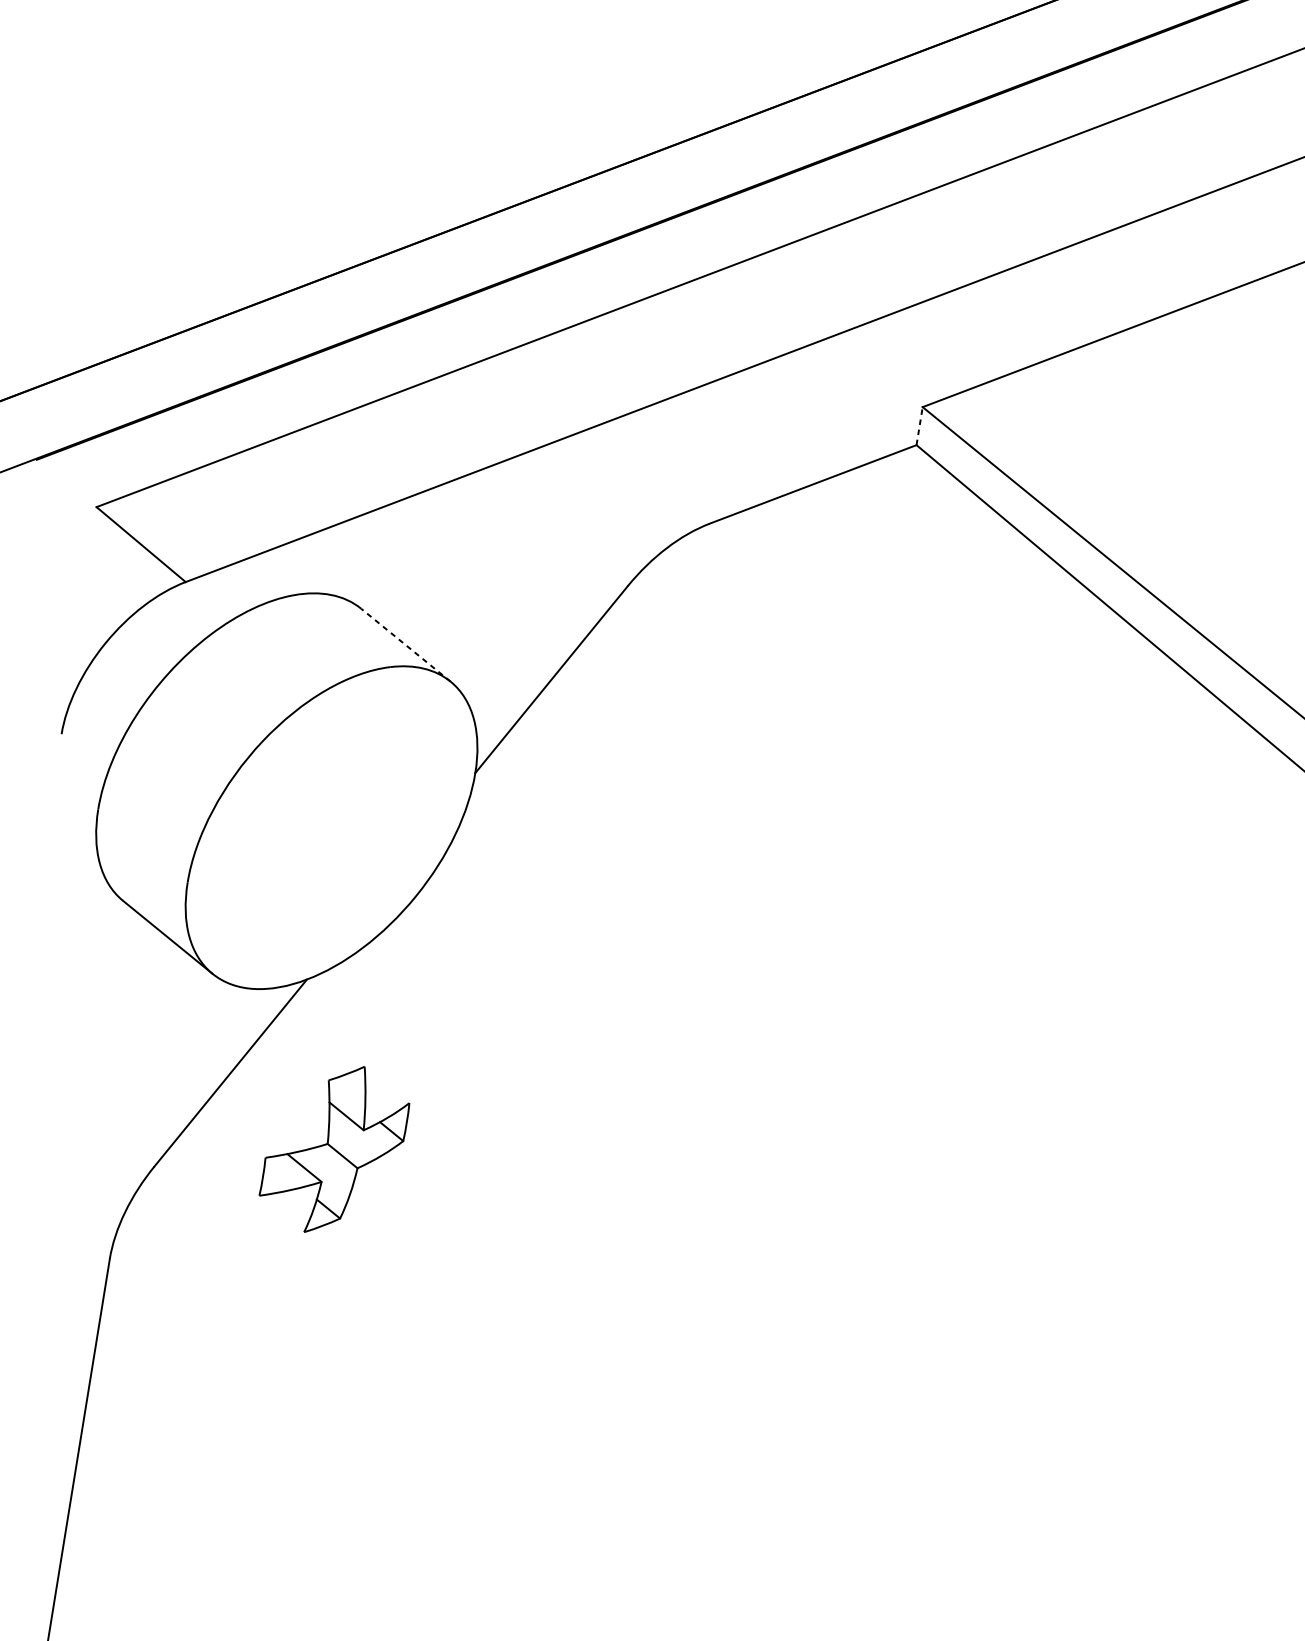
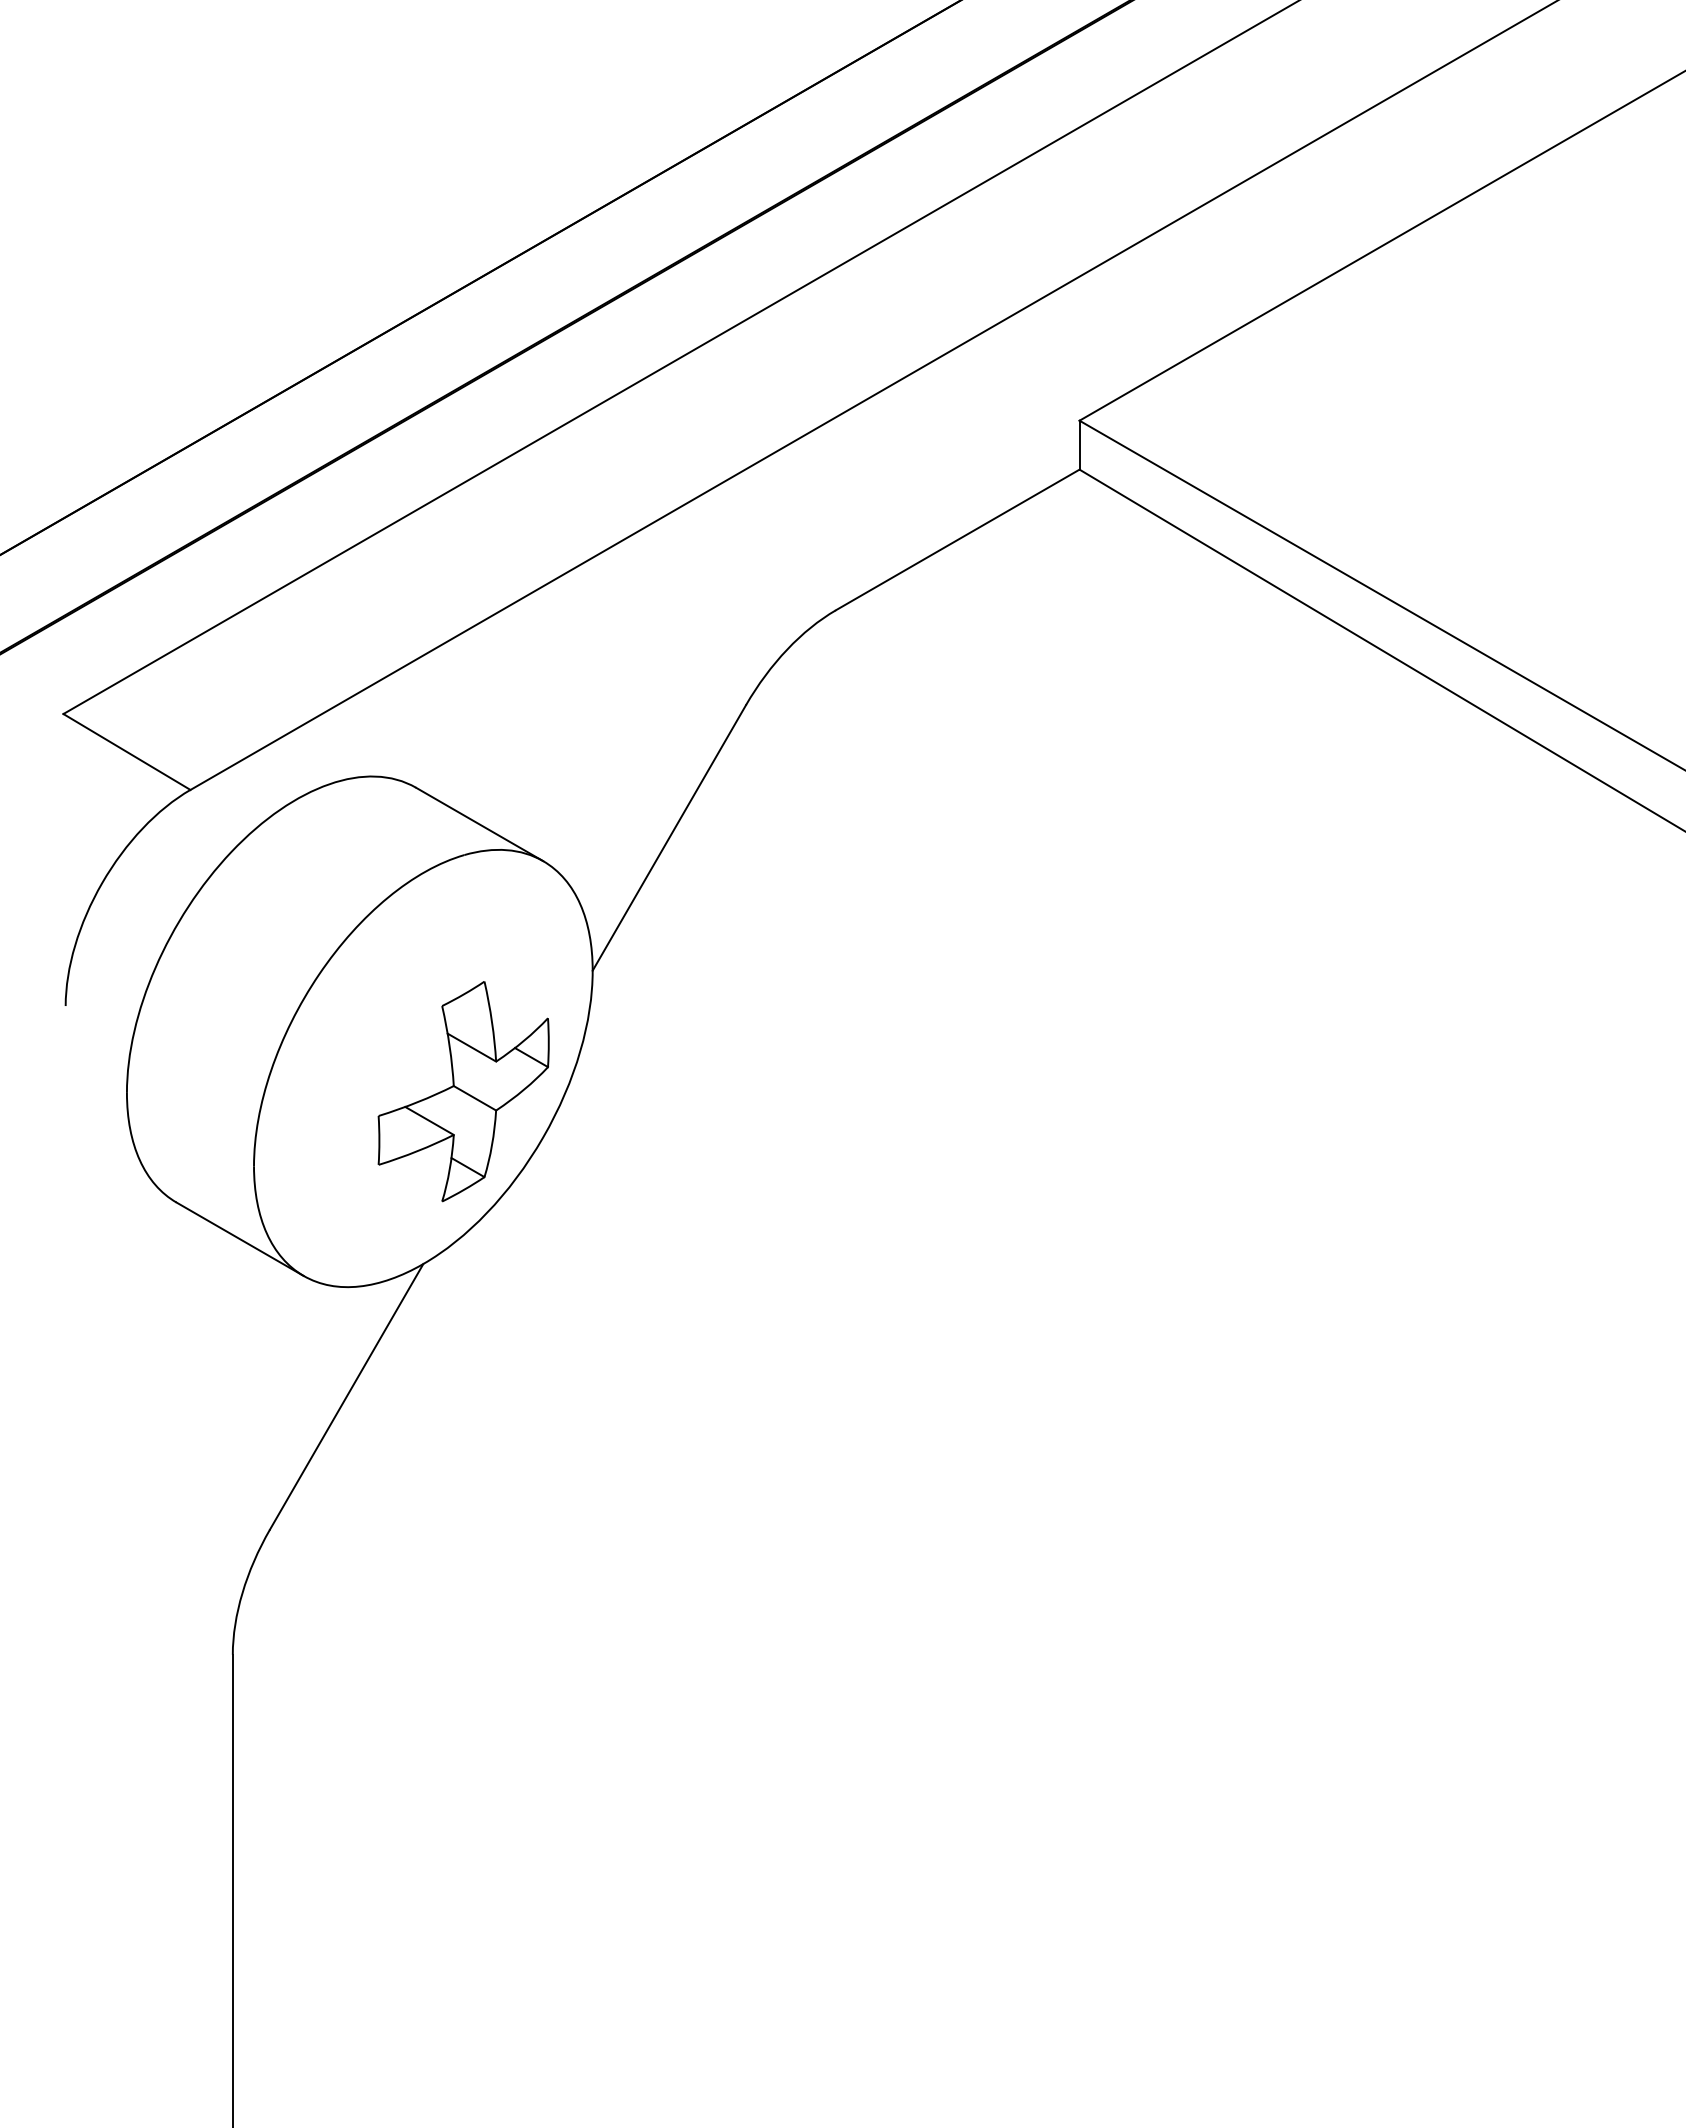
line: (919, 425) -> (1079, 444), dashed -> solid
line: (405, 645) -> (479, 824), dashed -> solid
part: (334, 1149) -> (463, 1091), moved

